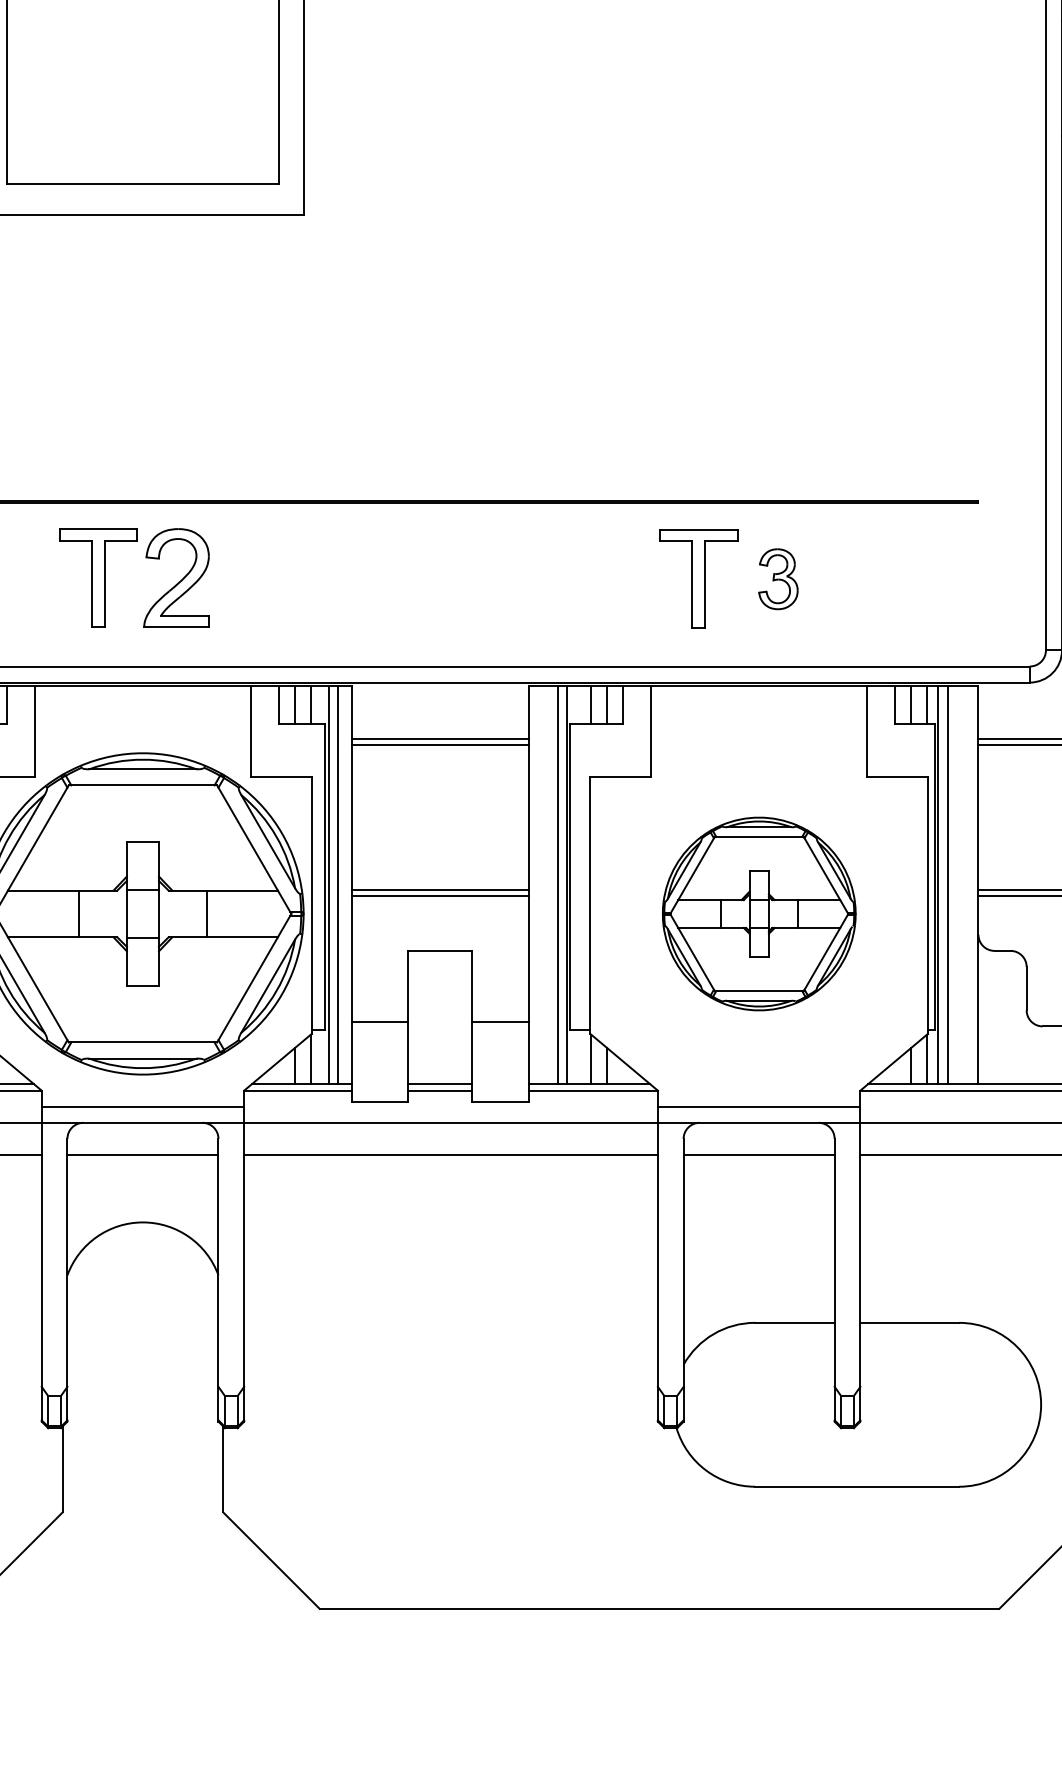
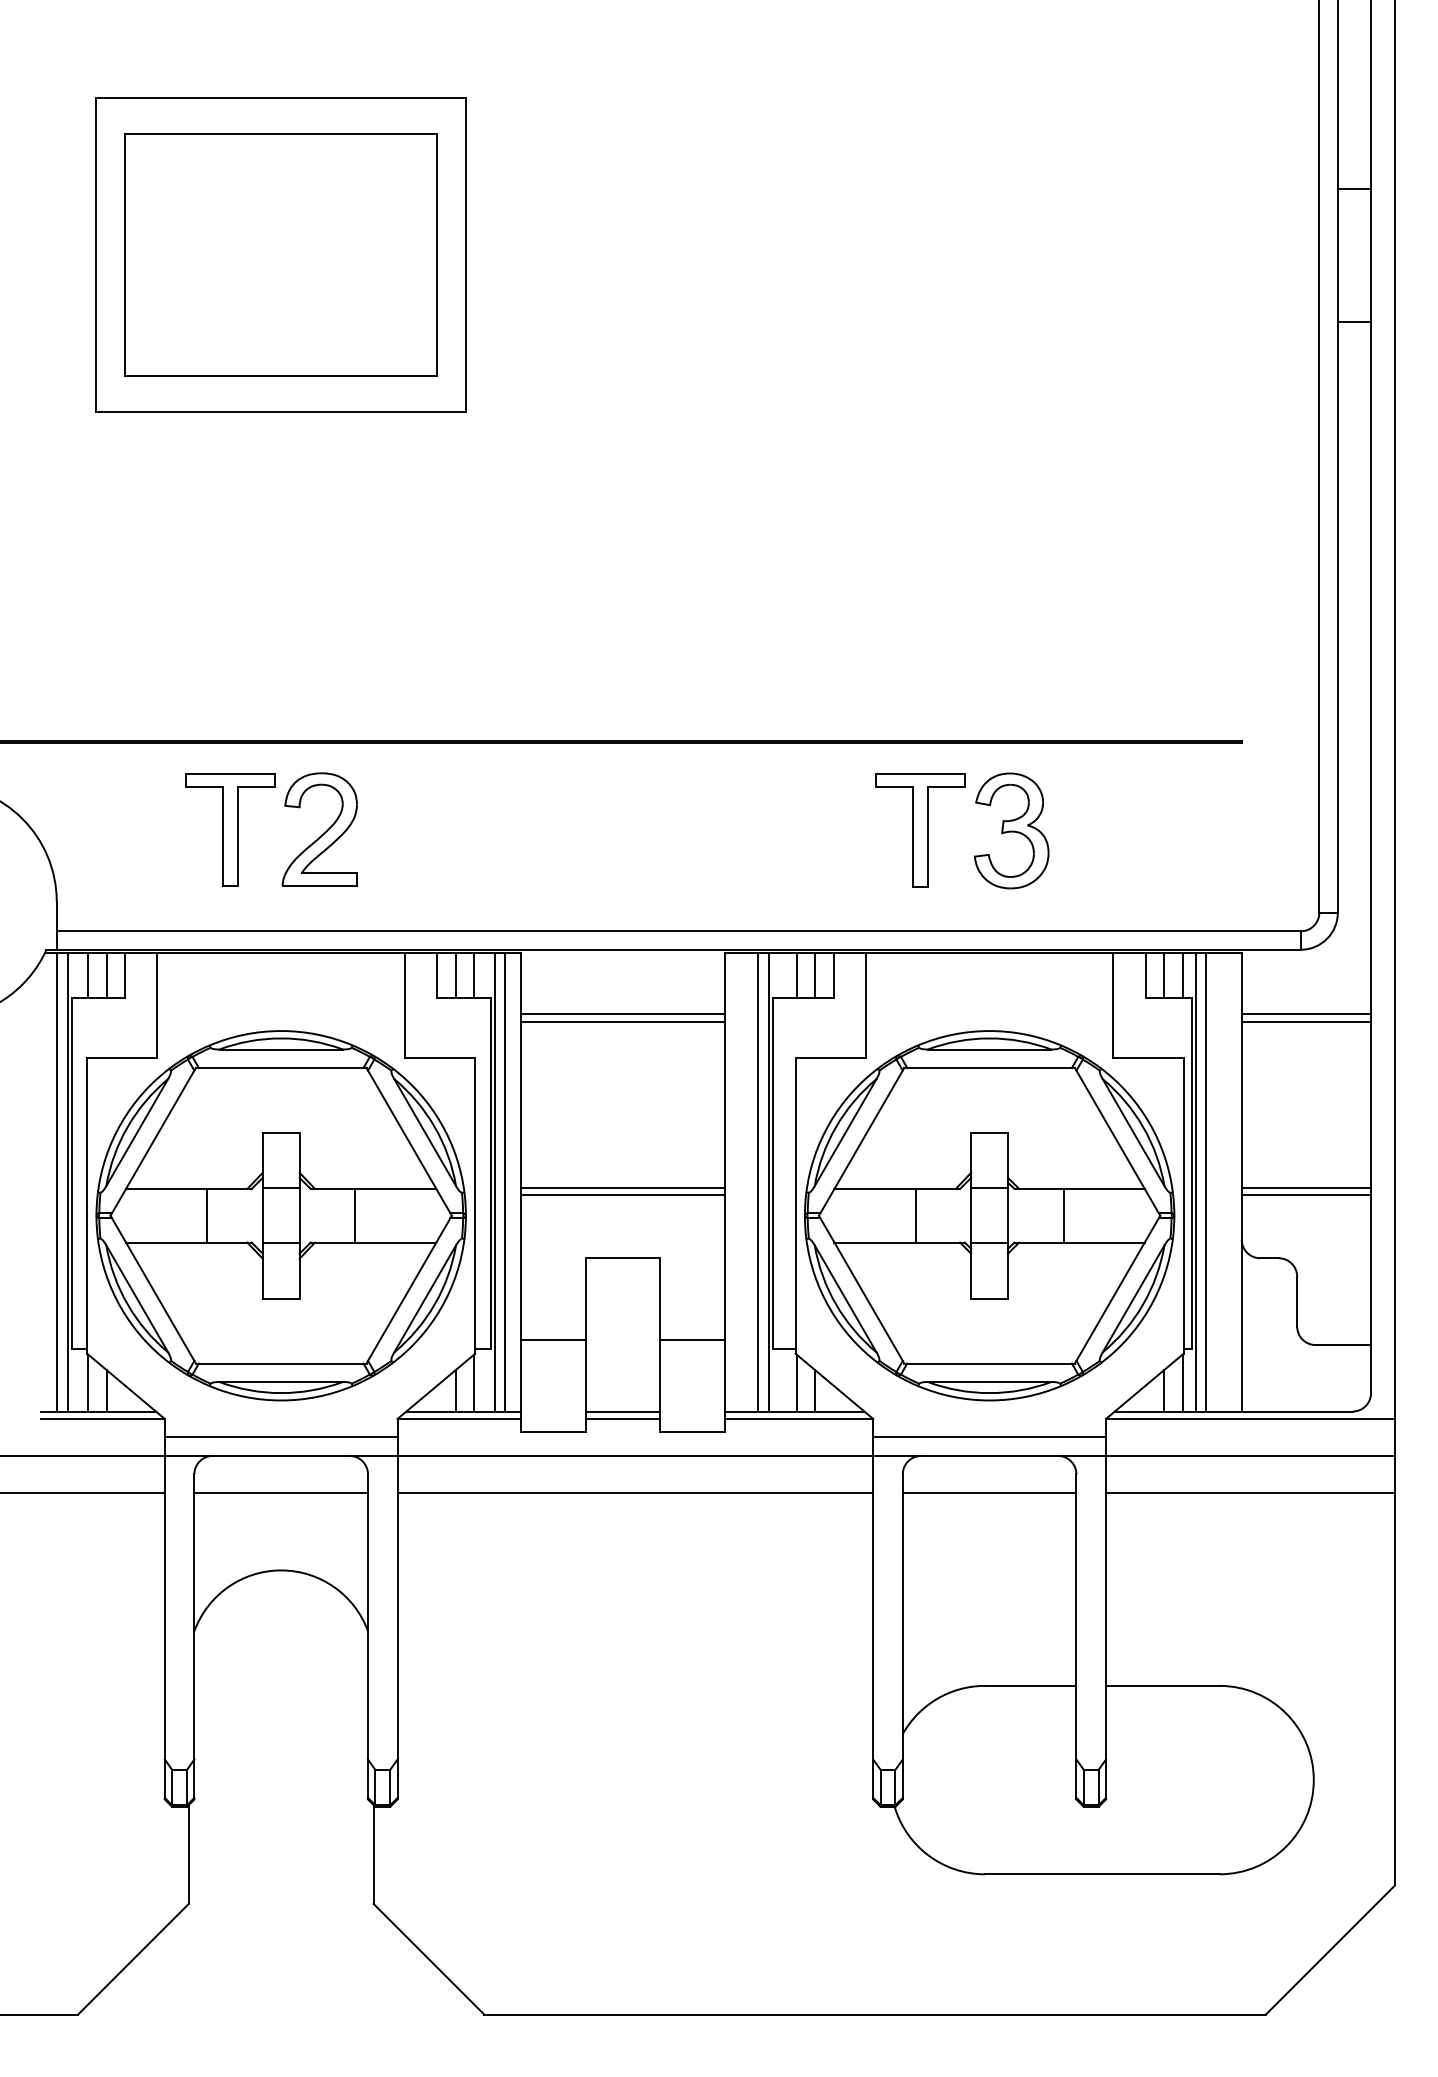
part: (778, 578) -> (1011, 830), size x1.67
part: (759, 913) -> (989, 1215), size x1.67

